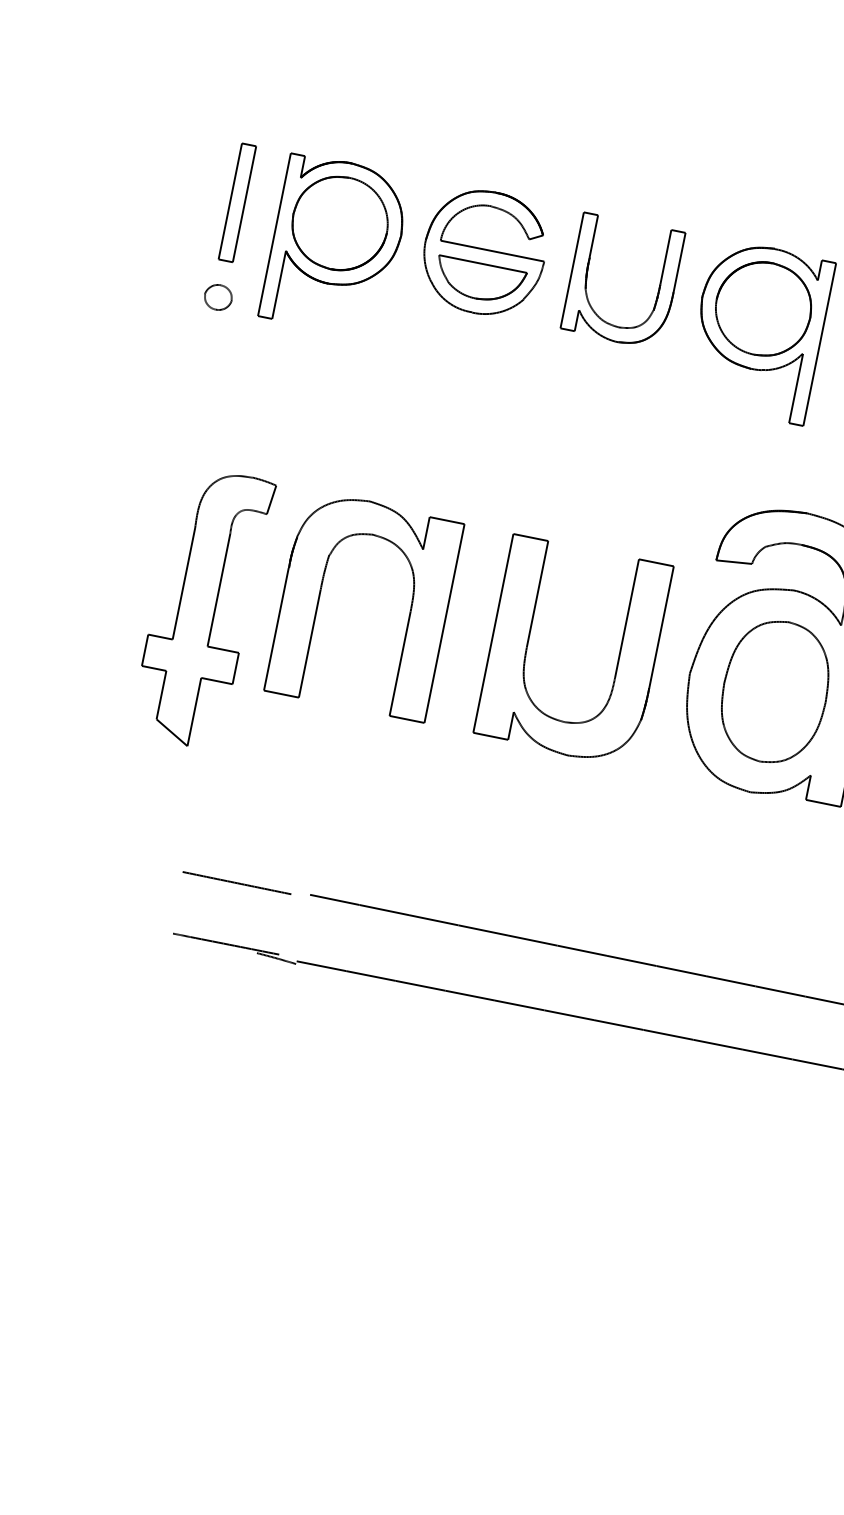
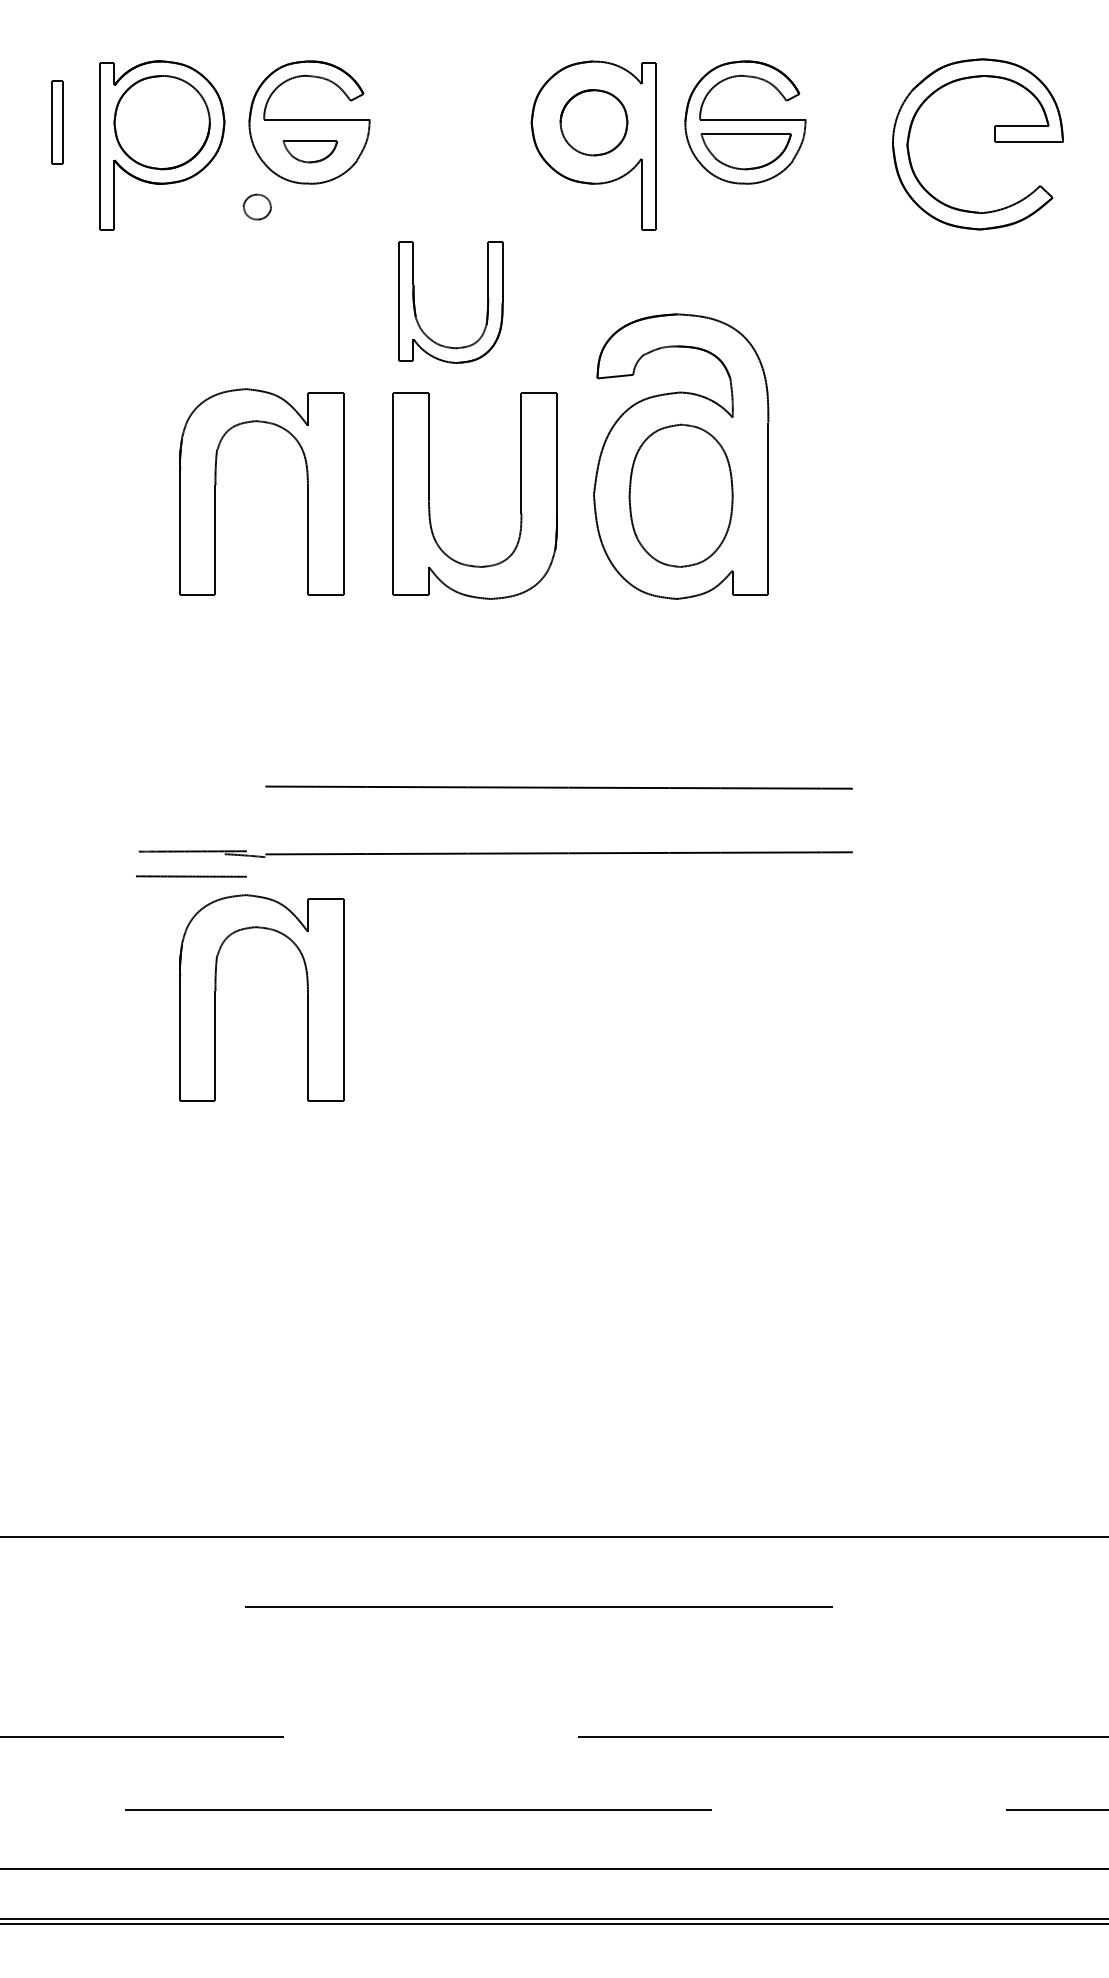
part: (237, 202) -> (57, 122), size x0.7
part: (587, 276) -> (415, 304), moved
part: (479, 281) -> (310, 151), size x0.6
part: (217, 296) -> (256, 206), moved
part: (762, 308) -> (593, 122), size x0.7
part: (202, 607) -> (103, 526), removed
line: (237, 883) -> (191, 876), moved
part: (221, 1085) -> (216, 990), added

